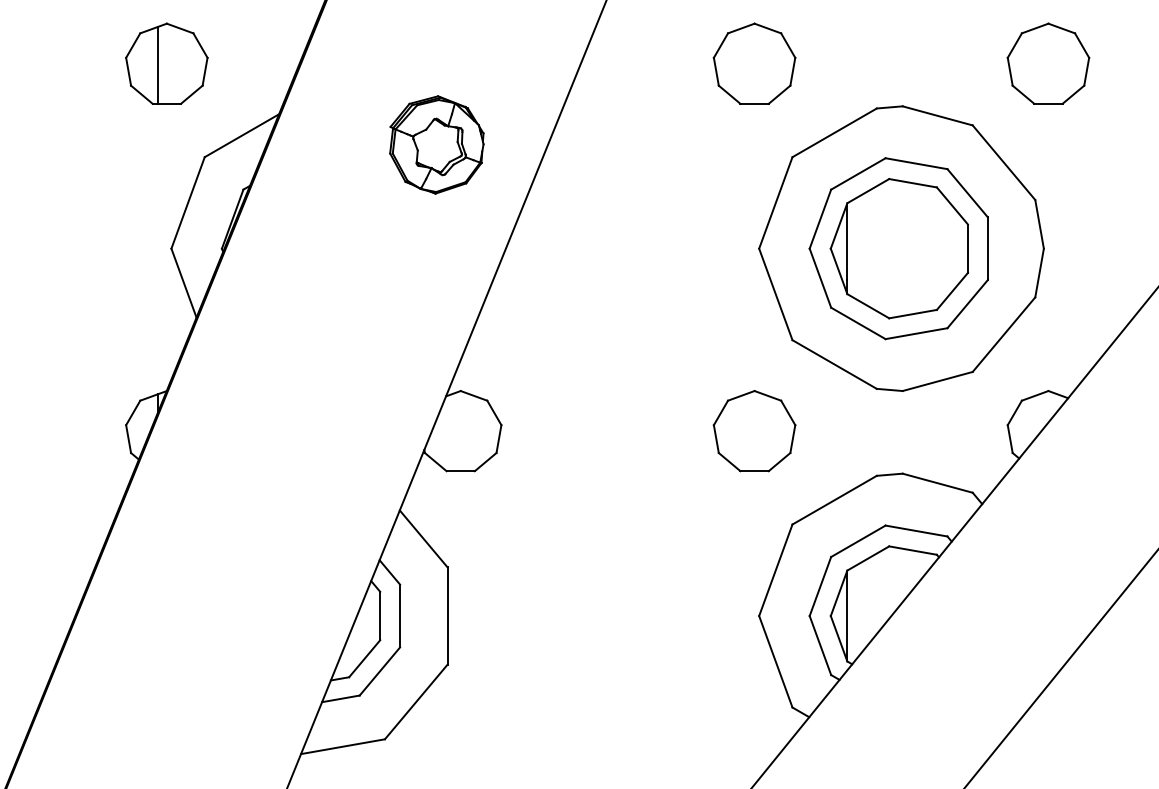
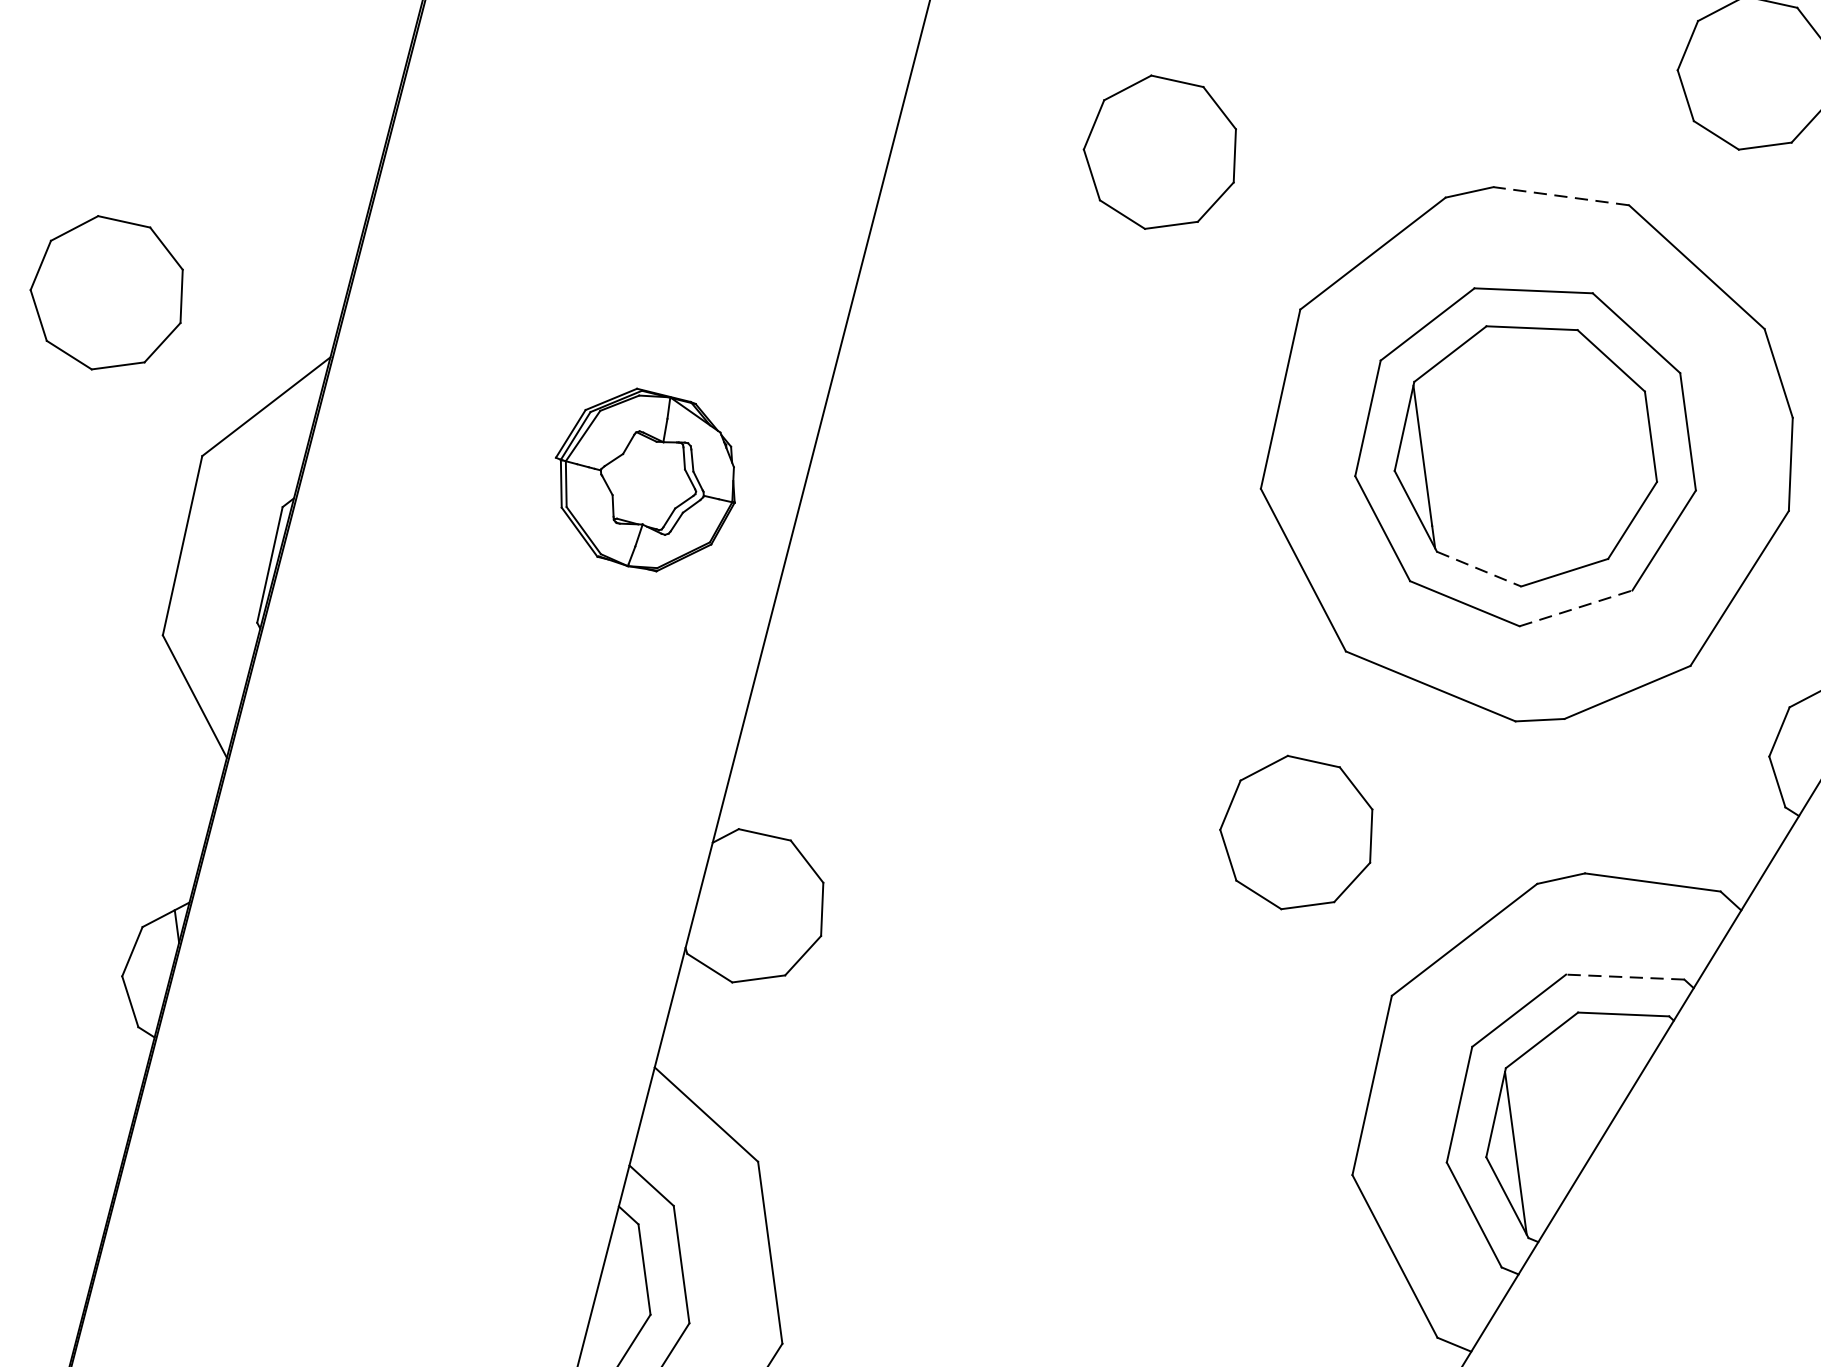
part: (754, 63) -> (1161, 149), moved
line: (158, 64) -> (92, 294), removed
line: (937, 115) -> (1560, 195), solid -> dashed
part: (436, 144) -> (646, 479), moved
line: (868, 306) -> (1479, 569), solid -> dashed
line: (917, 333) -> (1577, 607), solid -> dashed
line: (916, 530) -> (1625, 976), solid -> dashed

